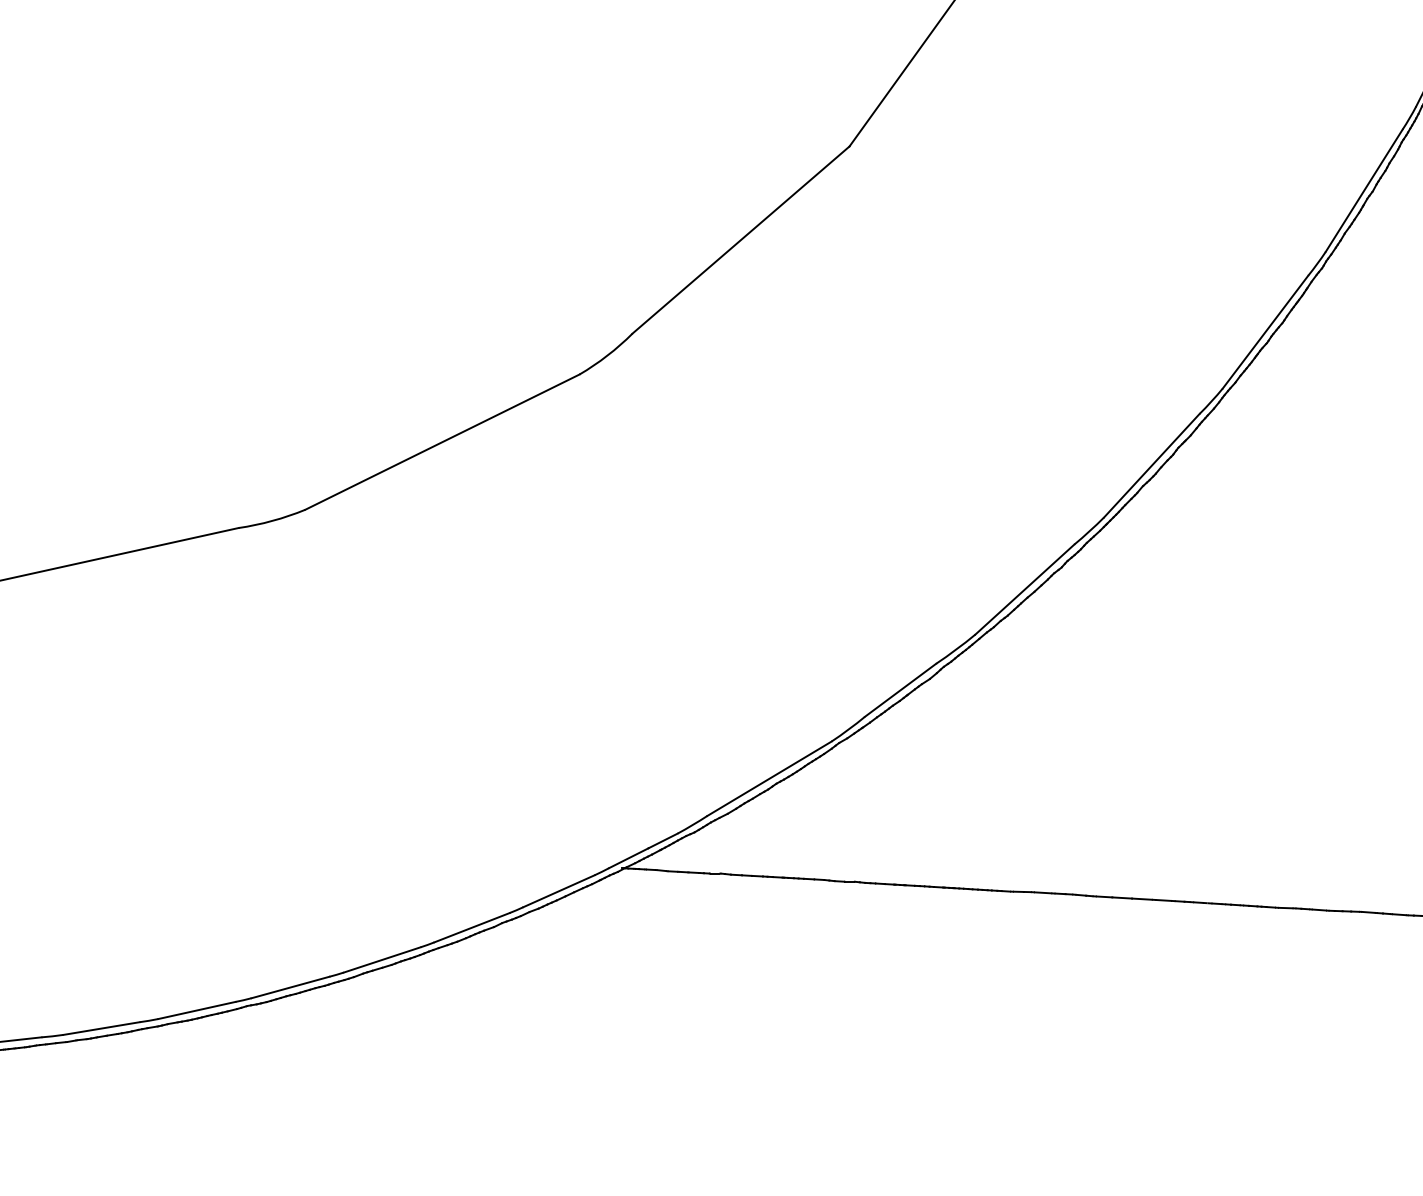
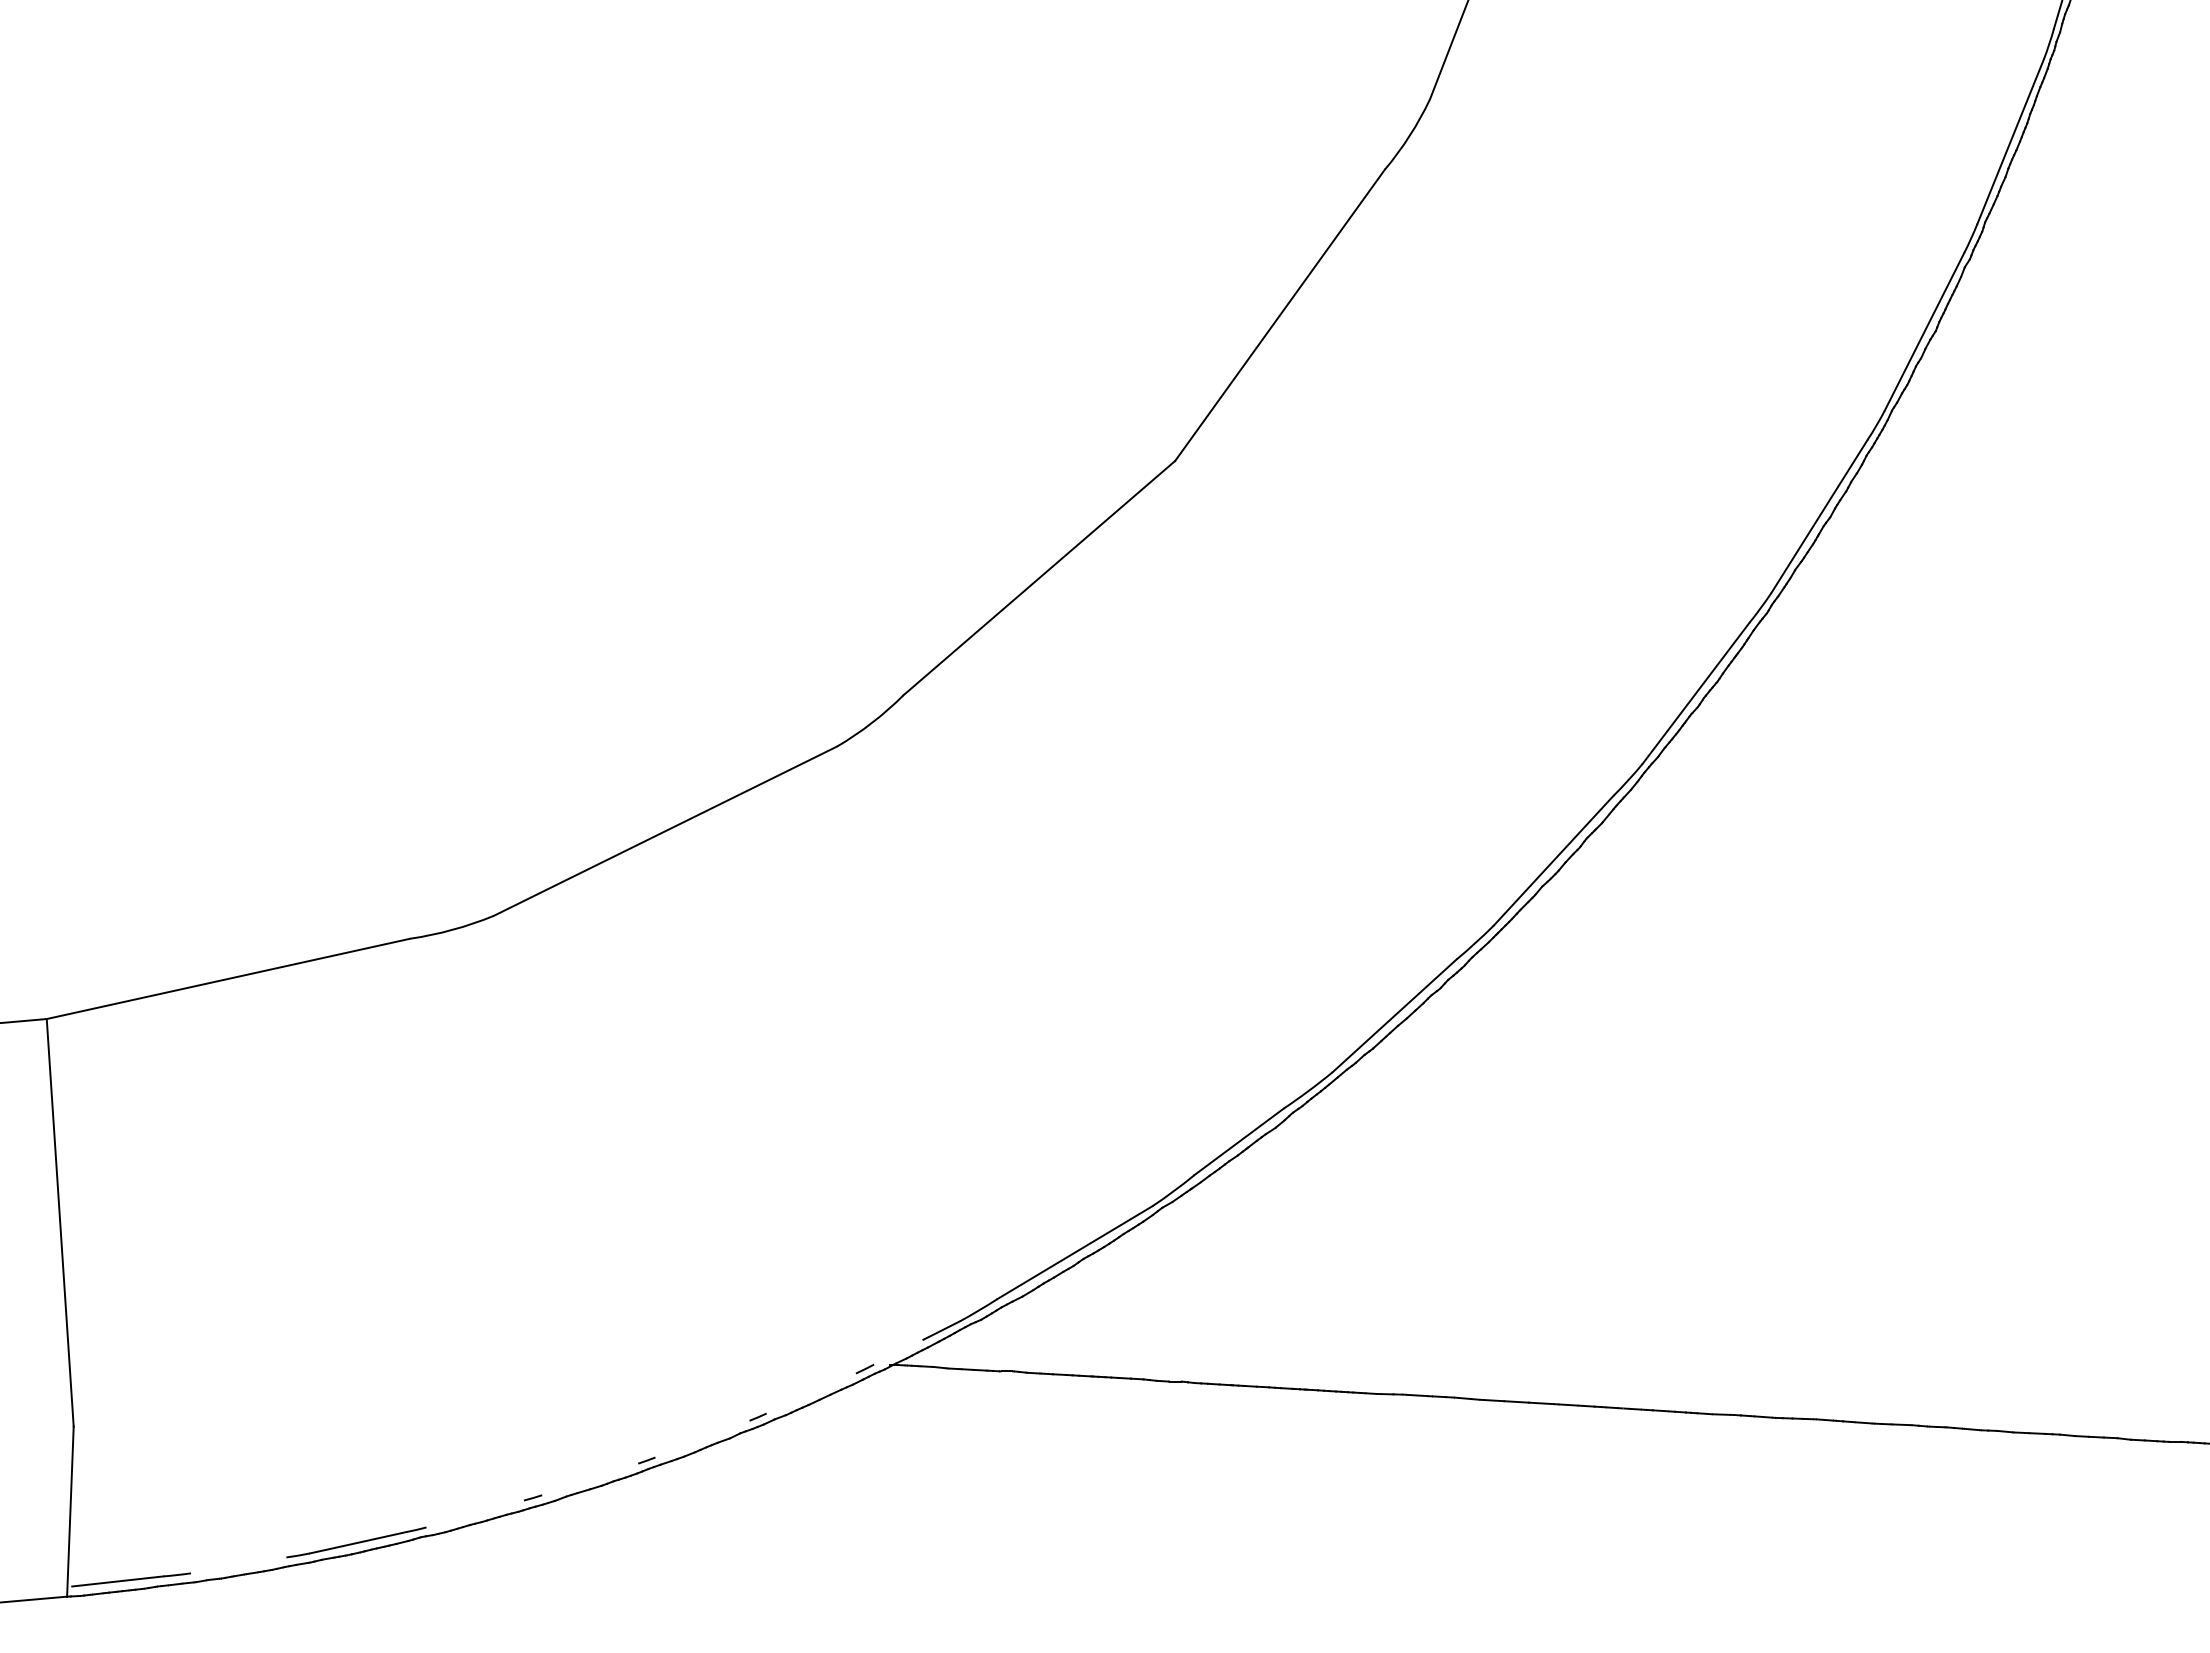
line: (628, 857) -> (898, 1351), removed
line: (558, 891) -> (810, 1393), removed
line: (472, 927) -> (702, 1438), removed
line: (382, 959) -> (590, 1479), removed
line: (289, 987) -> (474, 1513), removed
line: (101, 1028) -> (238, 1565), removed

